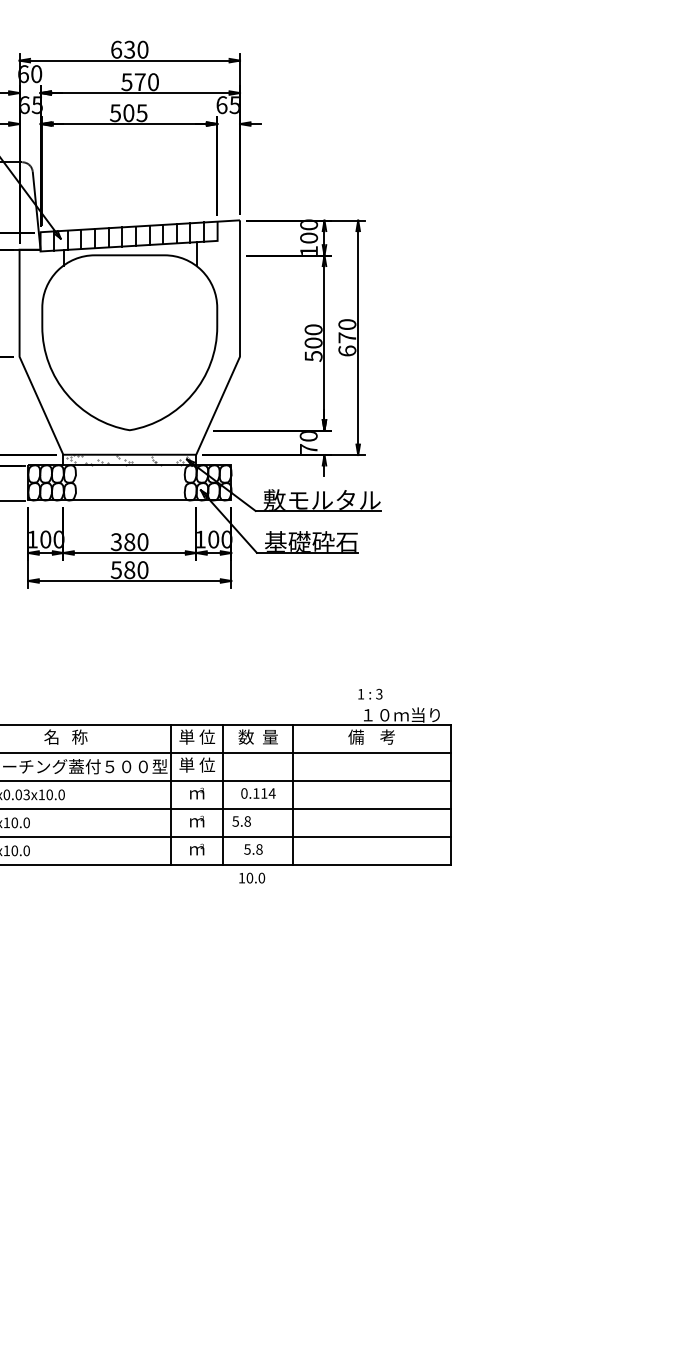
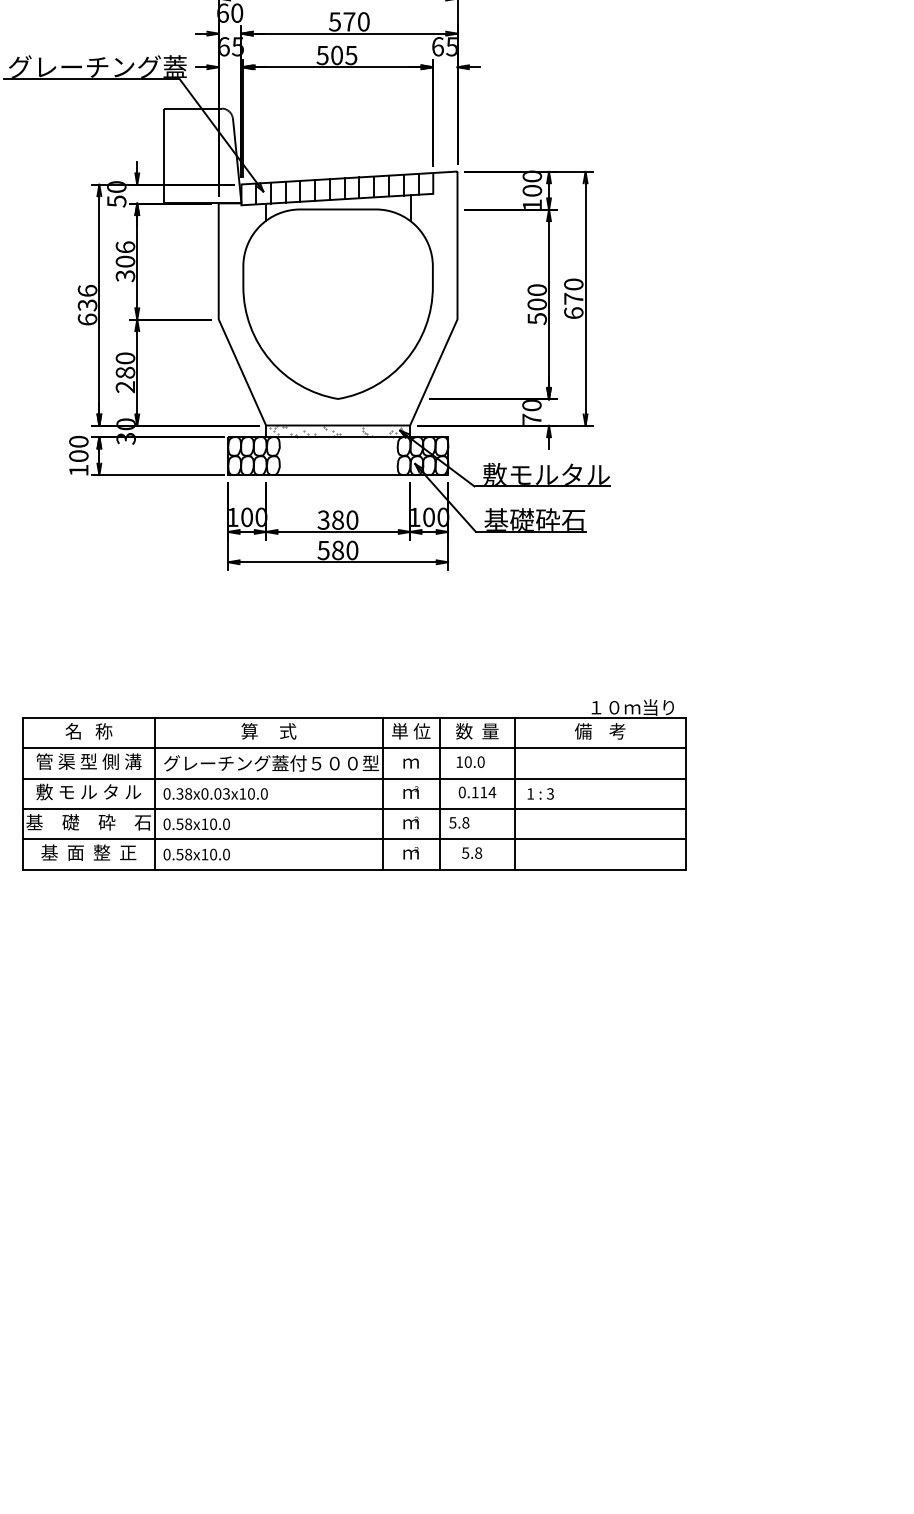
text: (370, 693) -> (540, 793), moved
text: (65, 737) -> (268, 731), 名   称 -> 算     式
text: (197, 764) -> (411, 761), 単 位 -> ｍ
text: (251, 877) -> (470, 761), moved

